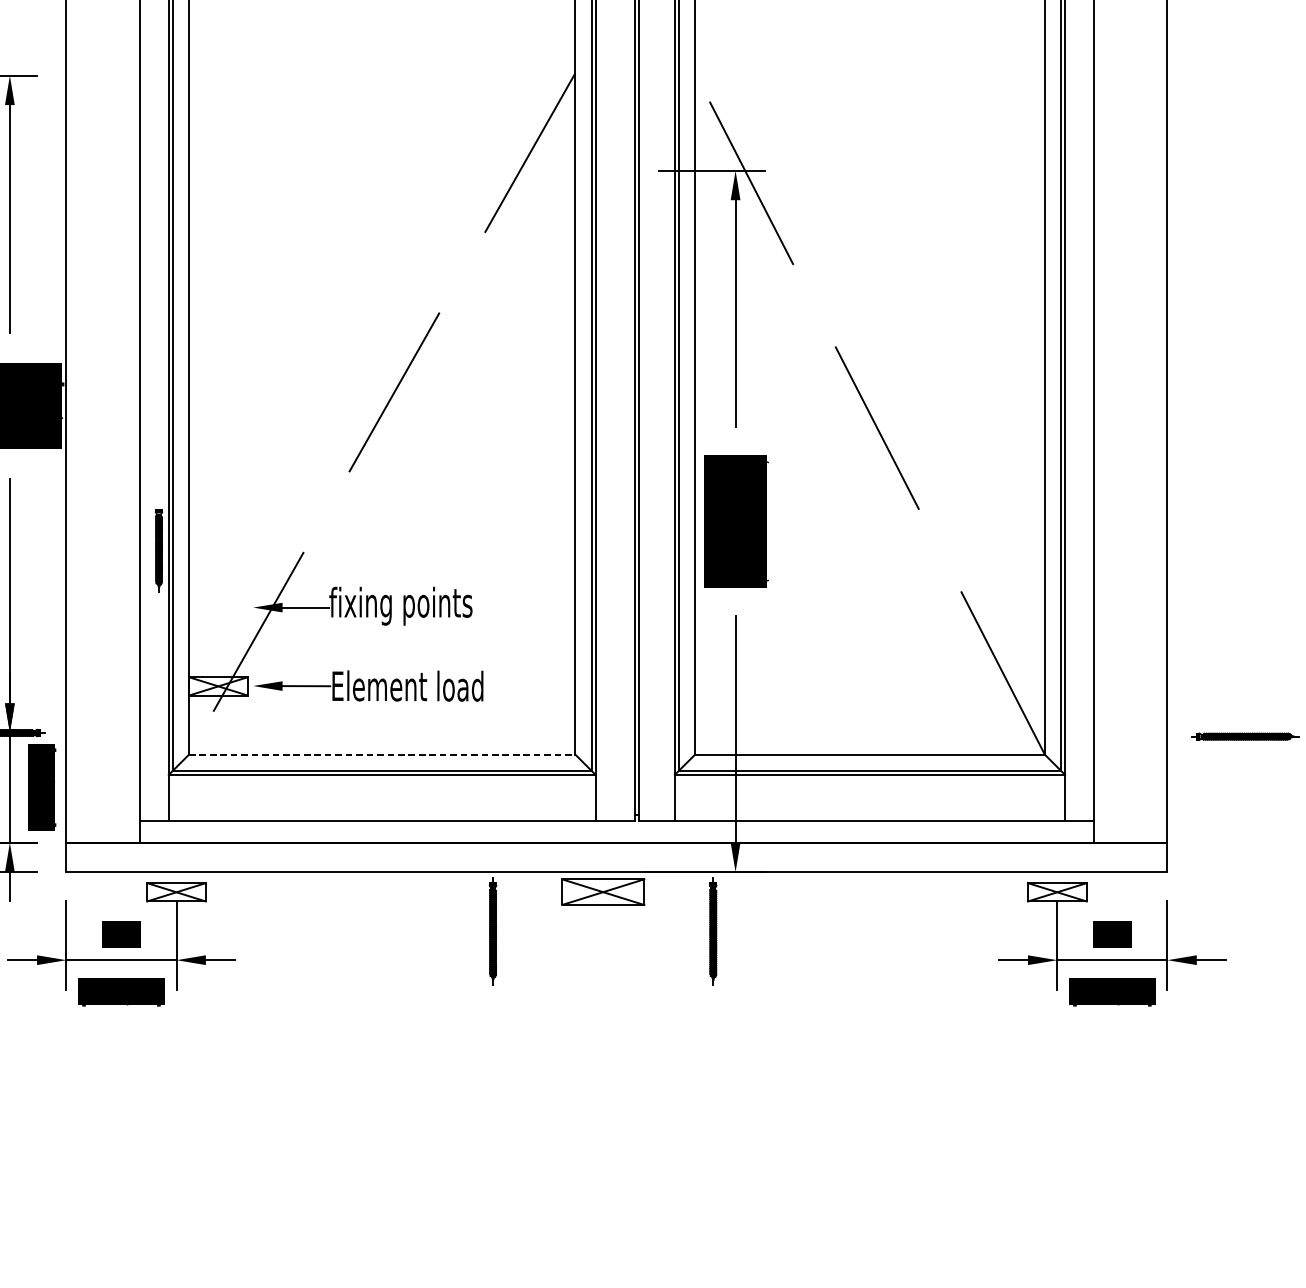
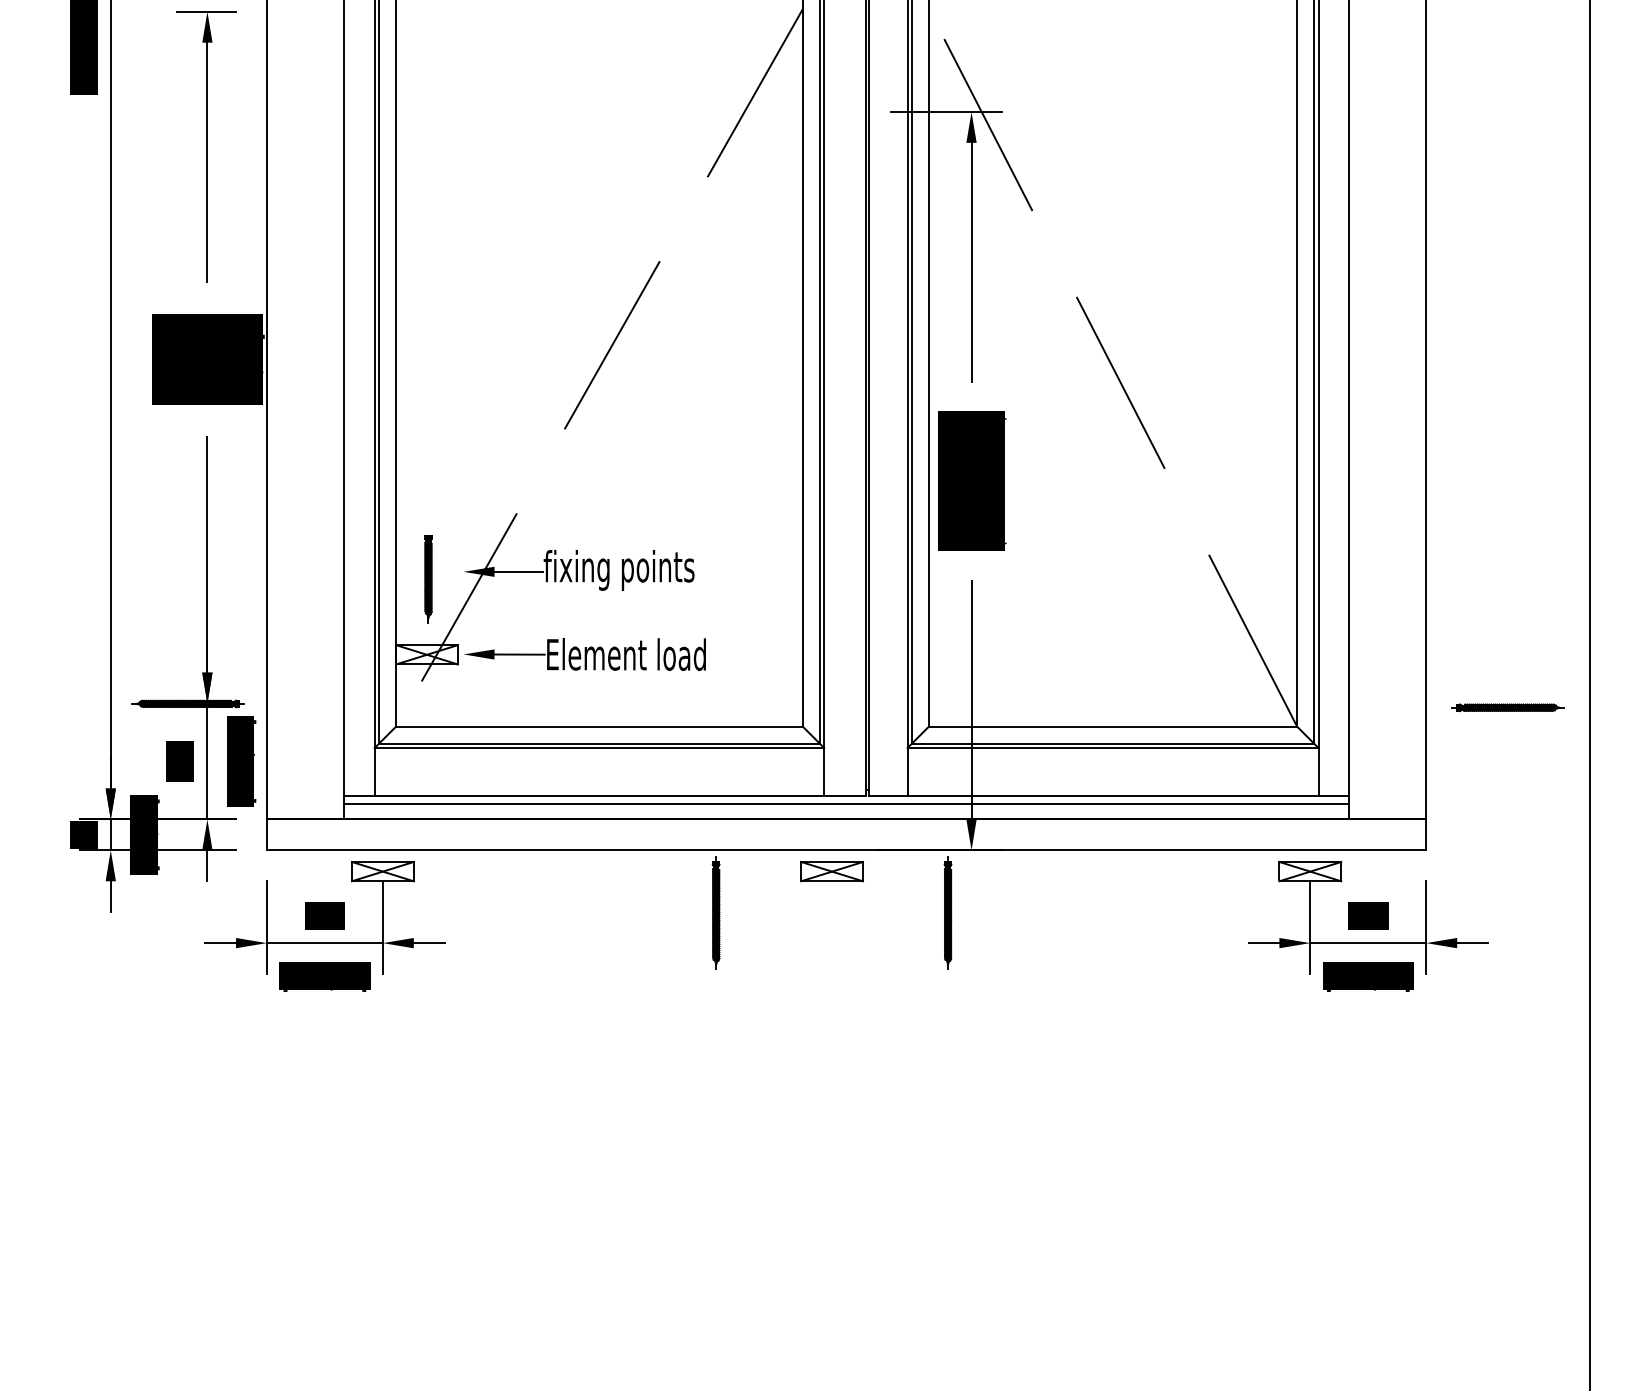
part: (159, 551) -> (428, 579), moved
line: (382, 754) -> (599, 726), dashed -> solid
line: (616, 827) -> (846, 803), added
part: (602, 892) -> (831, 871), size x0.71

